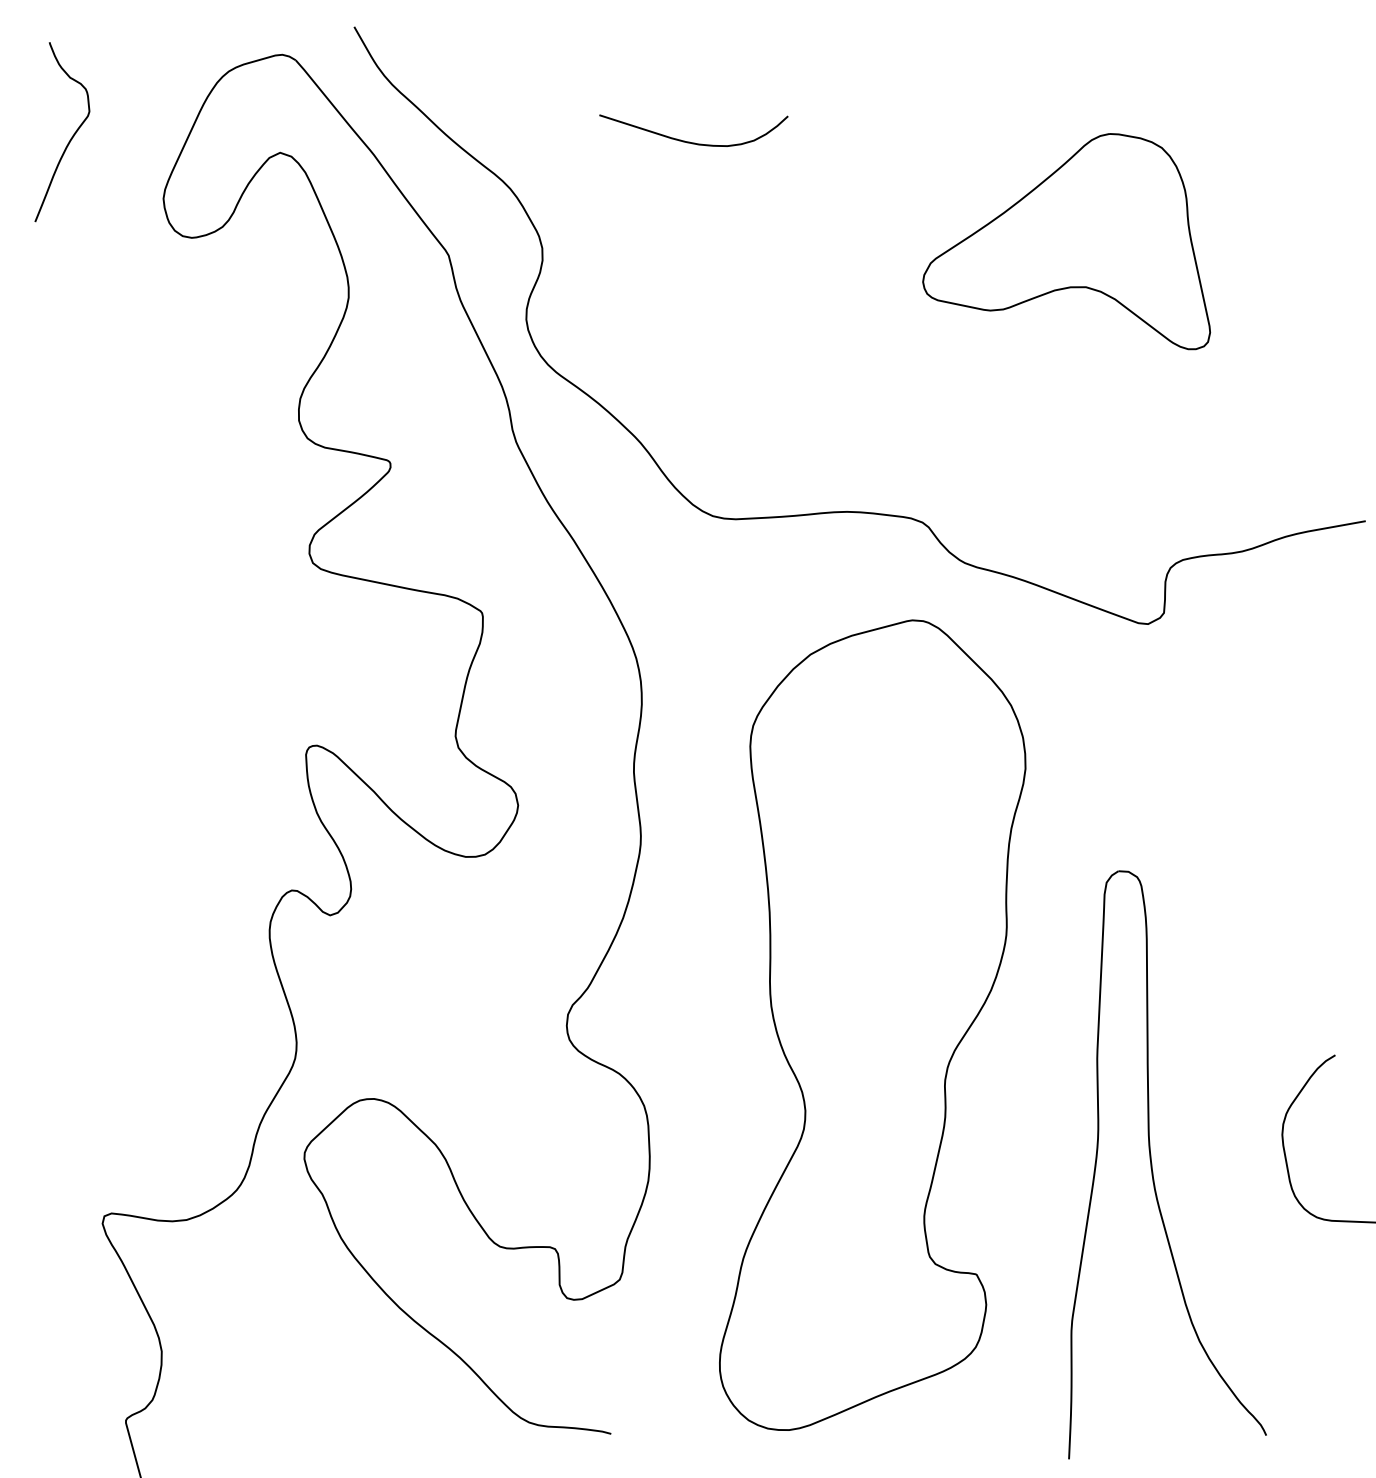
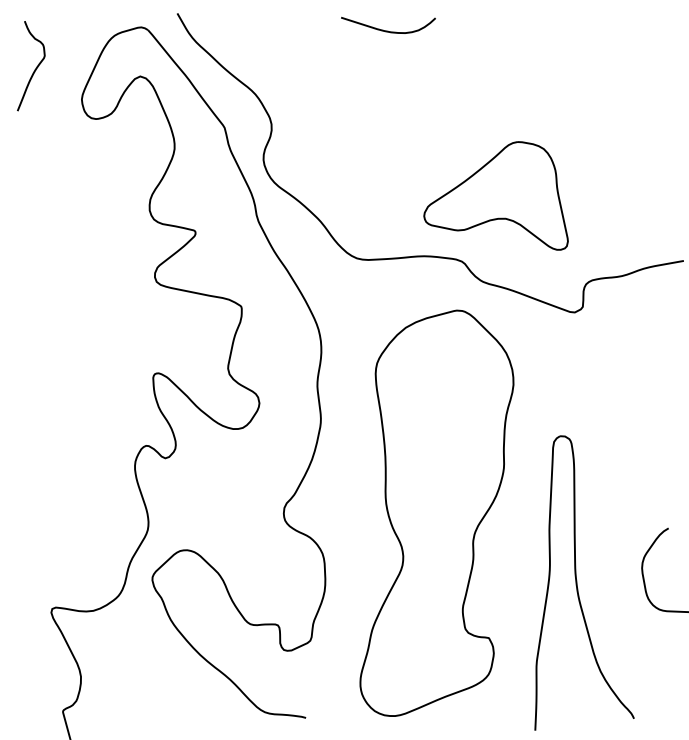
curve: (693, 140) -> (388, 30), moved
part: (1065, 240) -> (495, 195), moved

